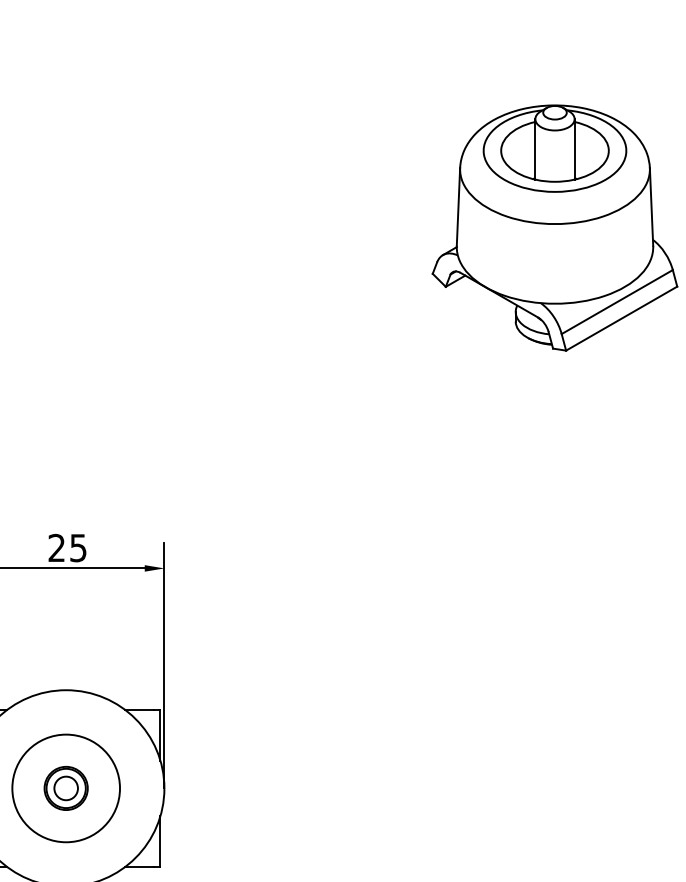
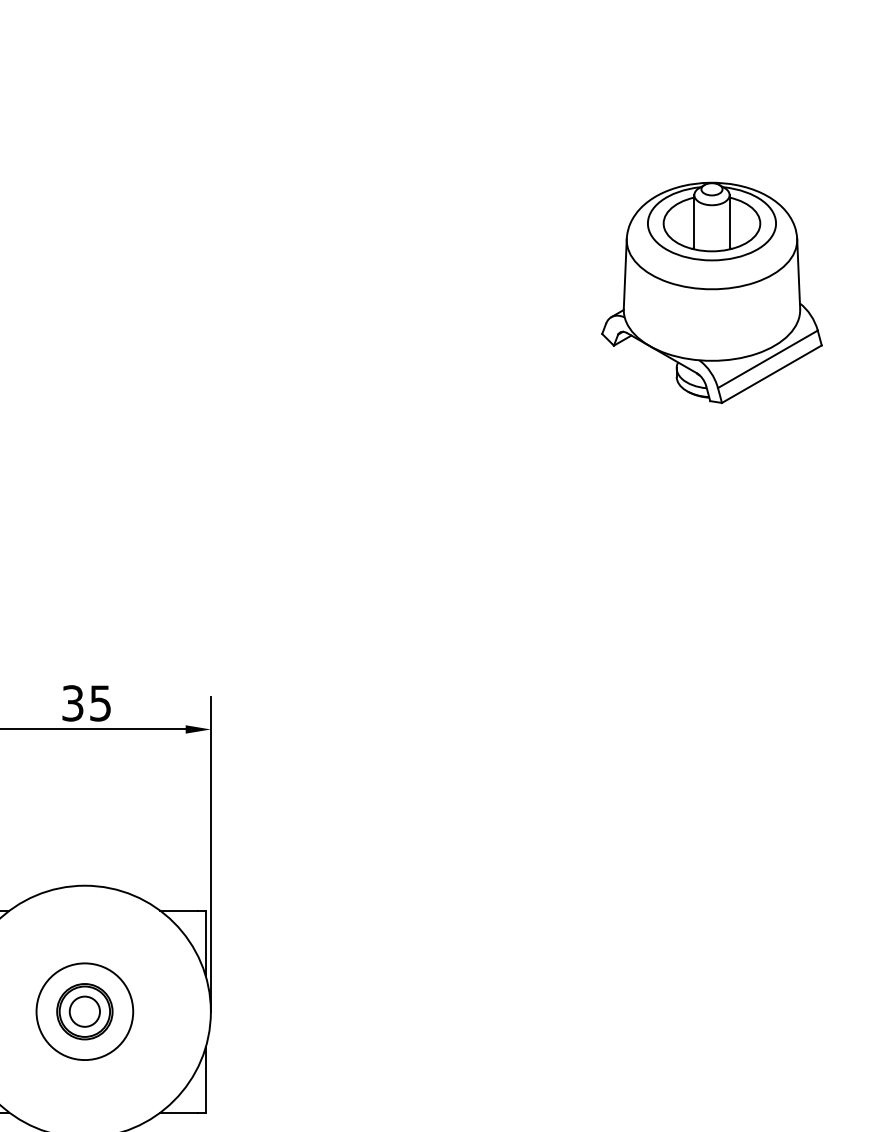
part: (554, 227) -> (711, 292), size x0.7
text: (56, 548) -> (72, 703), 25 -> 35
circle: (65, 788) -> (84, 1011), size x0.7

